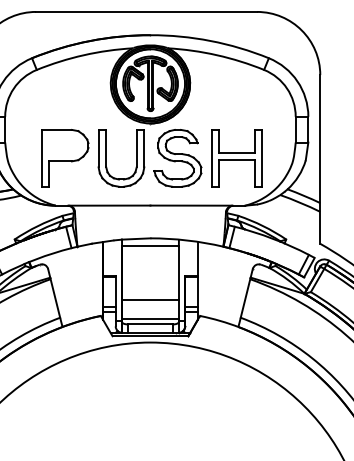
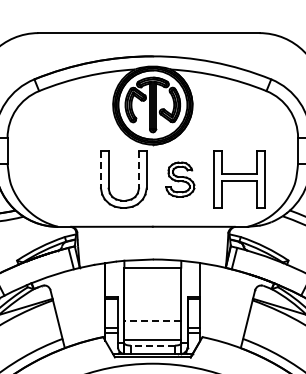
line: (98, 148) -> (100, 169), solid -> dashed
line: (136, 148) -> (138, 169), solid -> dashed
part: (65, 158) -> (67, 179), removed
part: (177, 158) -> (179, 179), size x0.6
line: (149, 299) -> (151, 320), solid -> dashed
line: (149, 324) -> (151, 345), solid -> dashed

